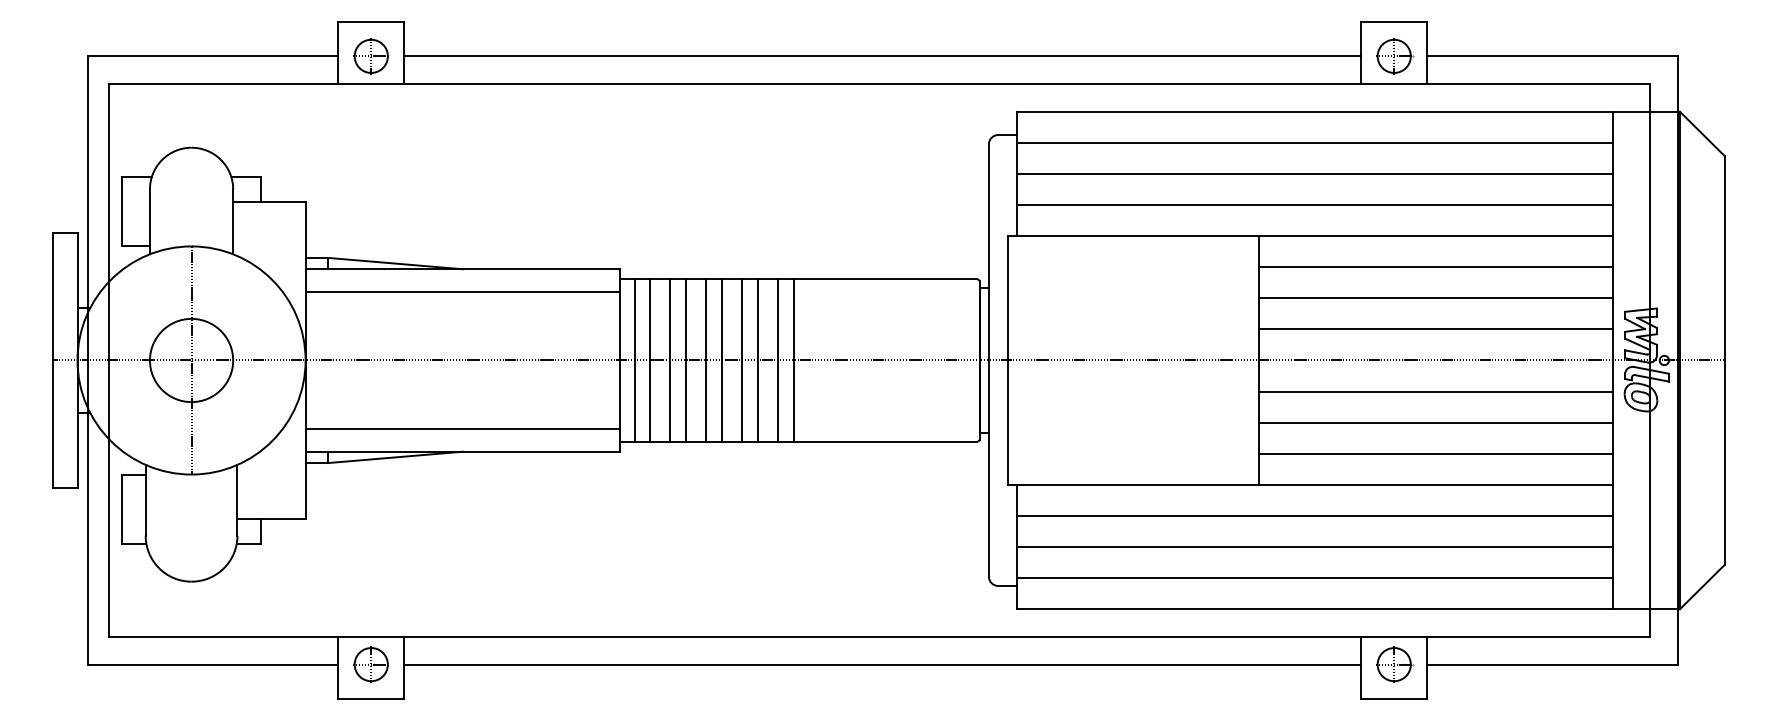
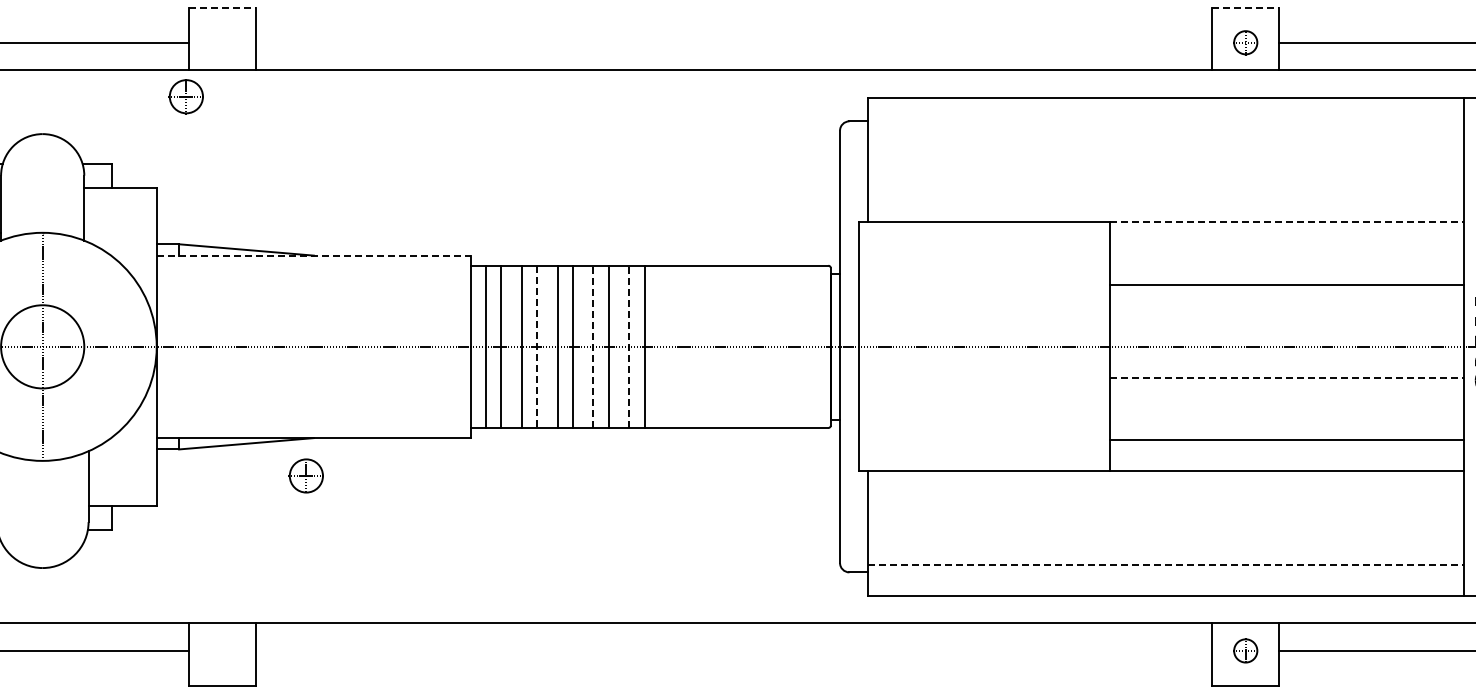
line: (371, 21) -> (222, 7), solid -> dashed
line: (1394, 21) -> (1245, 7), solid -> dashed
part: (370, 56) -> (185, 96), moved
line: (882, 56) -> (733, 42), removed
part: (1395, 56) -> (1246, 42), size x0.7
line: (1314, 142) -> (1165, 128), removed
line: (1314, 173) -> (1165, 159), removed
line: (1314, 204) -> (1165, 190), removed
line: (1436, 236) -> (1287, 222), solid -> dashed
line: (1435, 267) -> (1286, 253), removed
line: (463, 269) -> (314, 255), solid -> dashed
line: (462, 292) -> (313, 278), removed
line: (1435, 329) -> (1286, 315), removed
line: (686, 360) -> (537, 346), solid -> dashed
line: (742, 360) -> (593, 346), solid -> dashed
line: (778, 360) -> (629, 346), solid -> dashed
line: (1436, 391) -> (1287, 377), solid -> dashed
line: (1435, 422) -> (1286, 408), removed
line: (462, 428) -> (313, 414), removed
line: (1314, 516) -> (1165, 502), removed
line: (1314, 547) -> (1165, 533), removed
line: (1314, 578) -> (1165, 564), solid -> dashed
part: (370, 664) -> (305, 475), moved
line: (882, 664) -> (733, 650), removed
part: (1395, 664) -> (1246, 650), size x0.7

